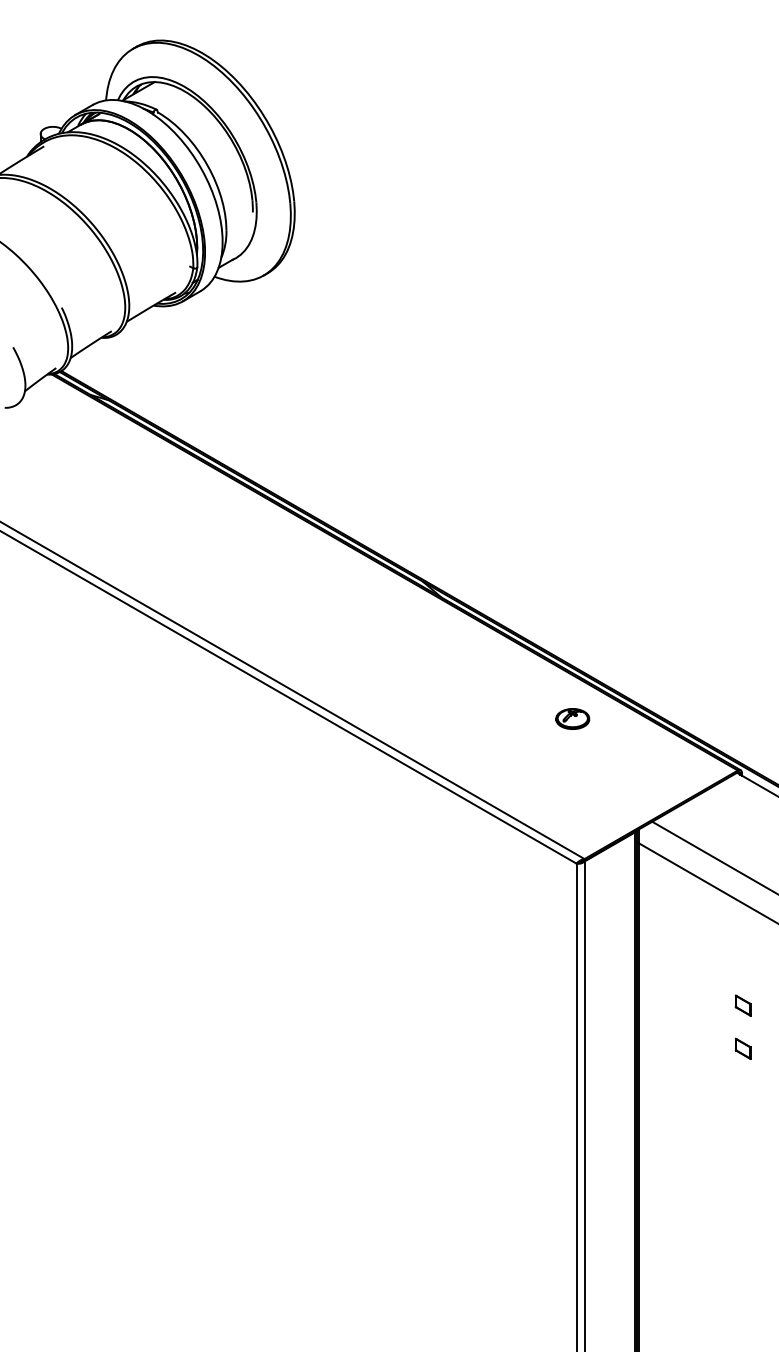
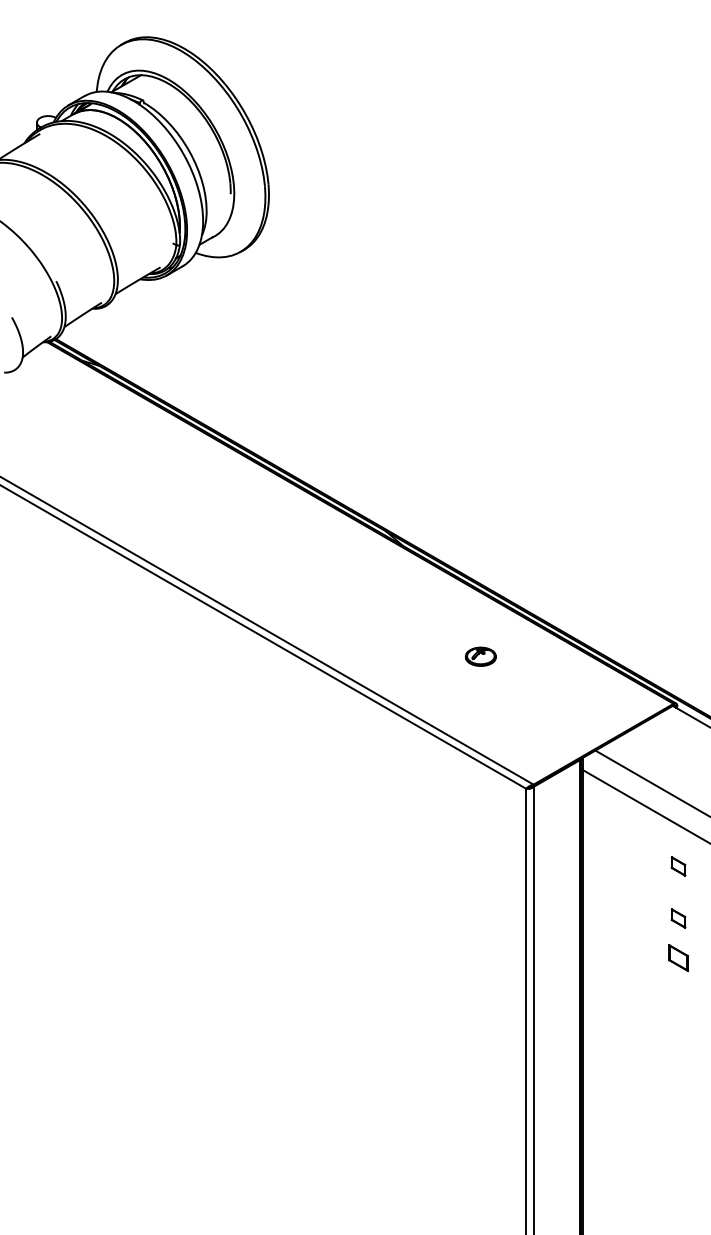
part: (572, 718) -> (480, 656), moved
part: (742, 948) -> (677, 866), added
part: (742, 1048) -> (677, 957), size x1.4

